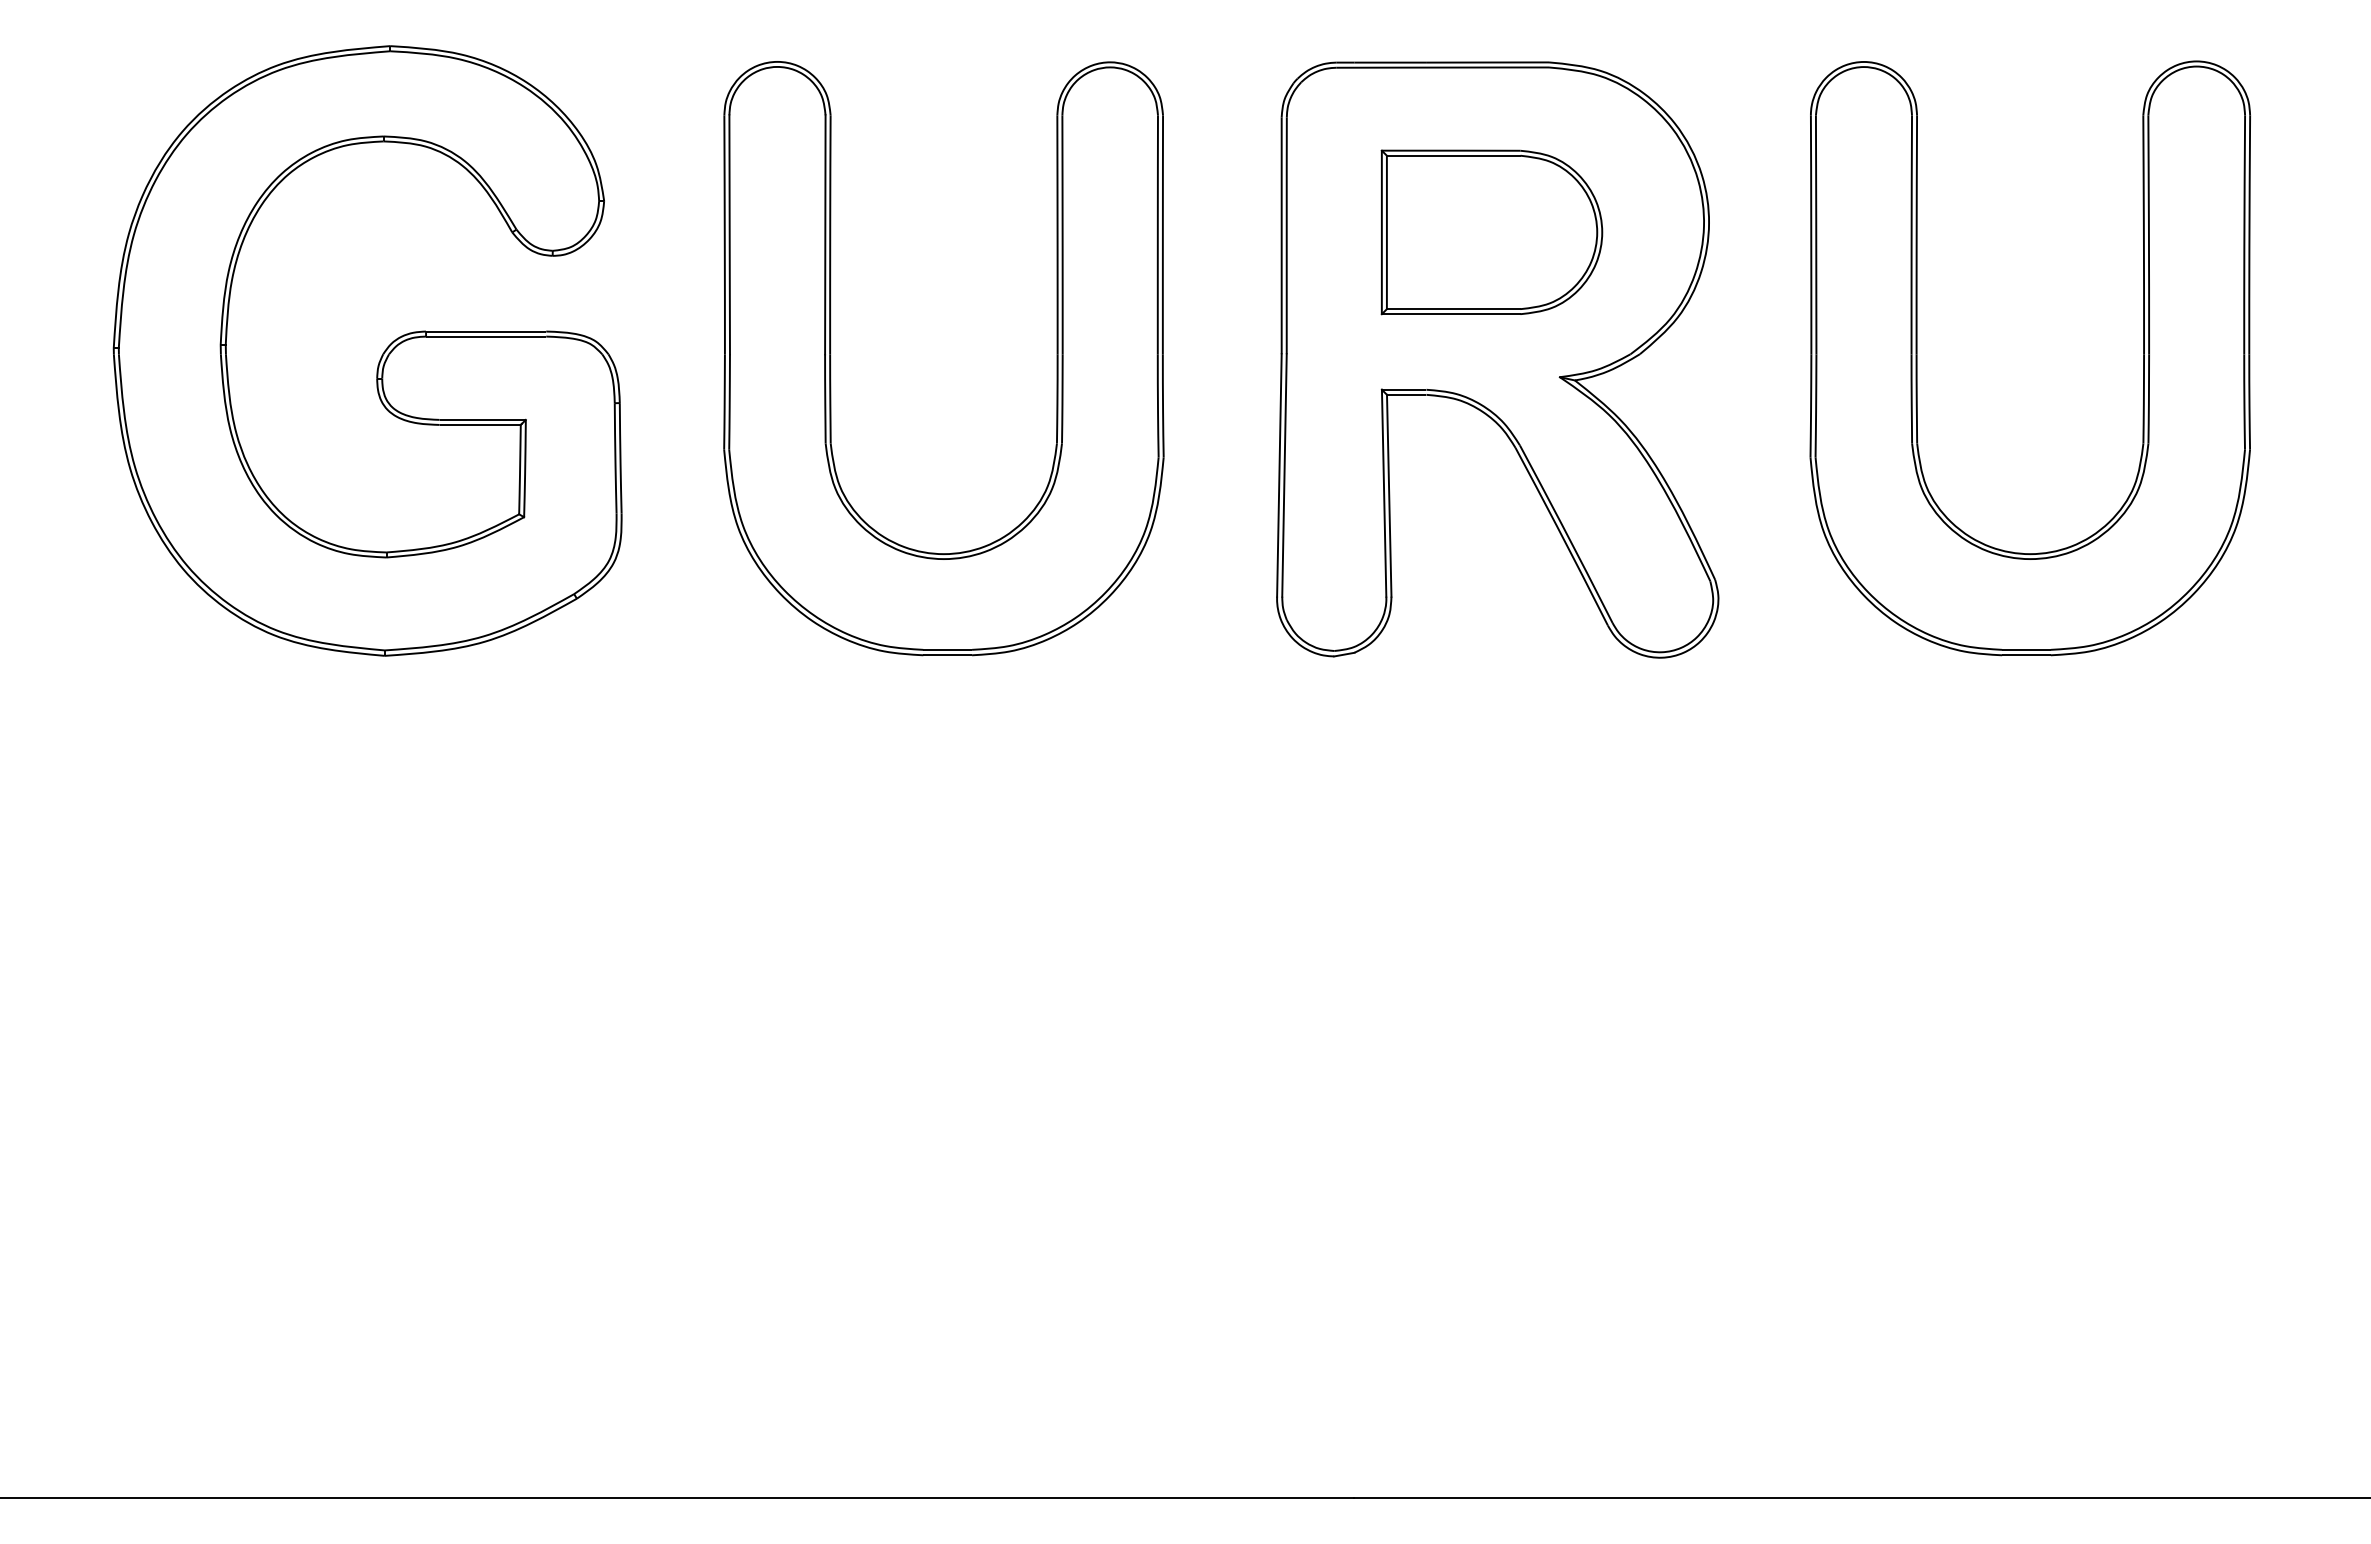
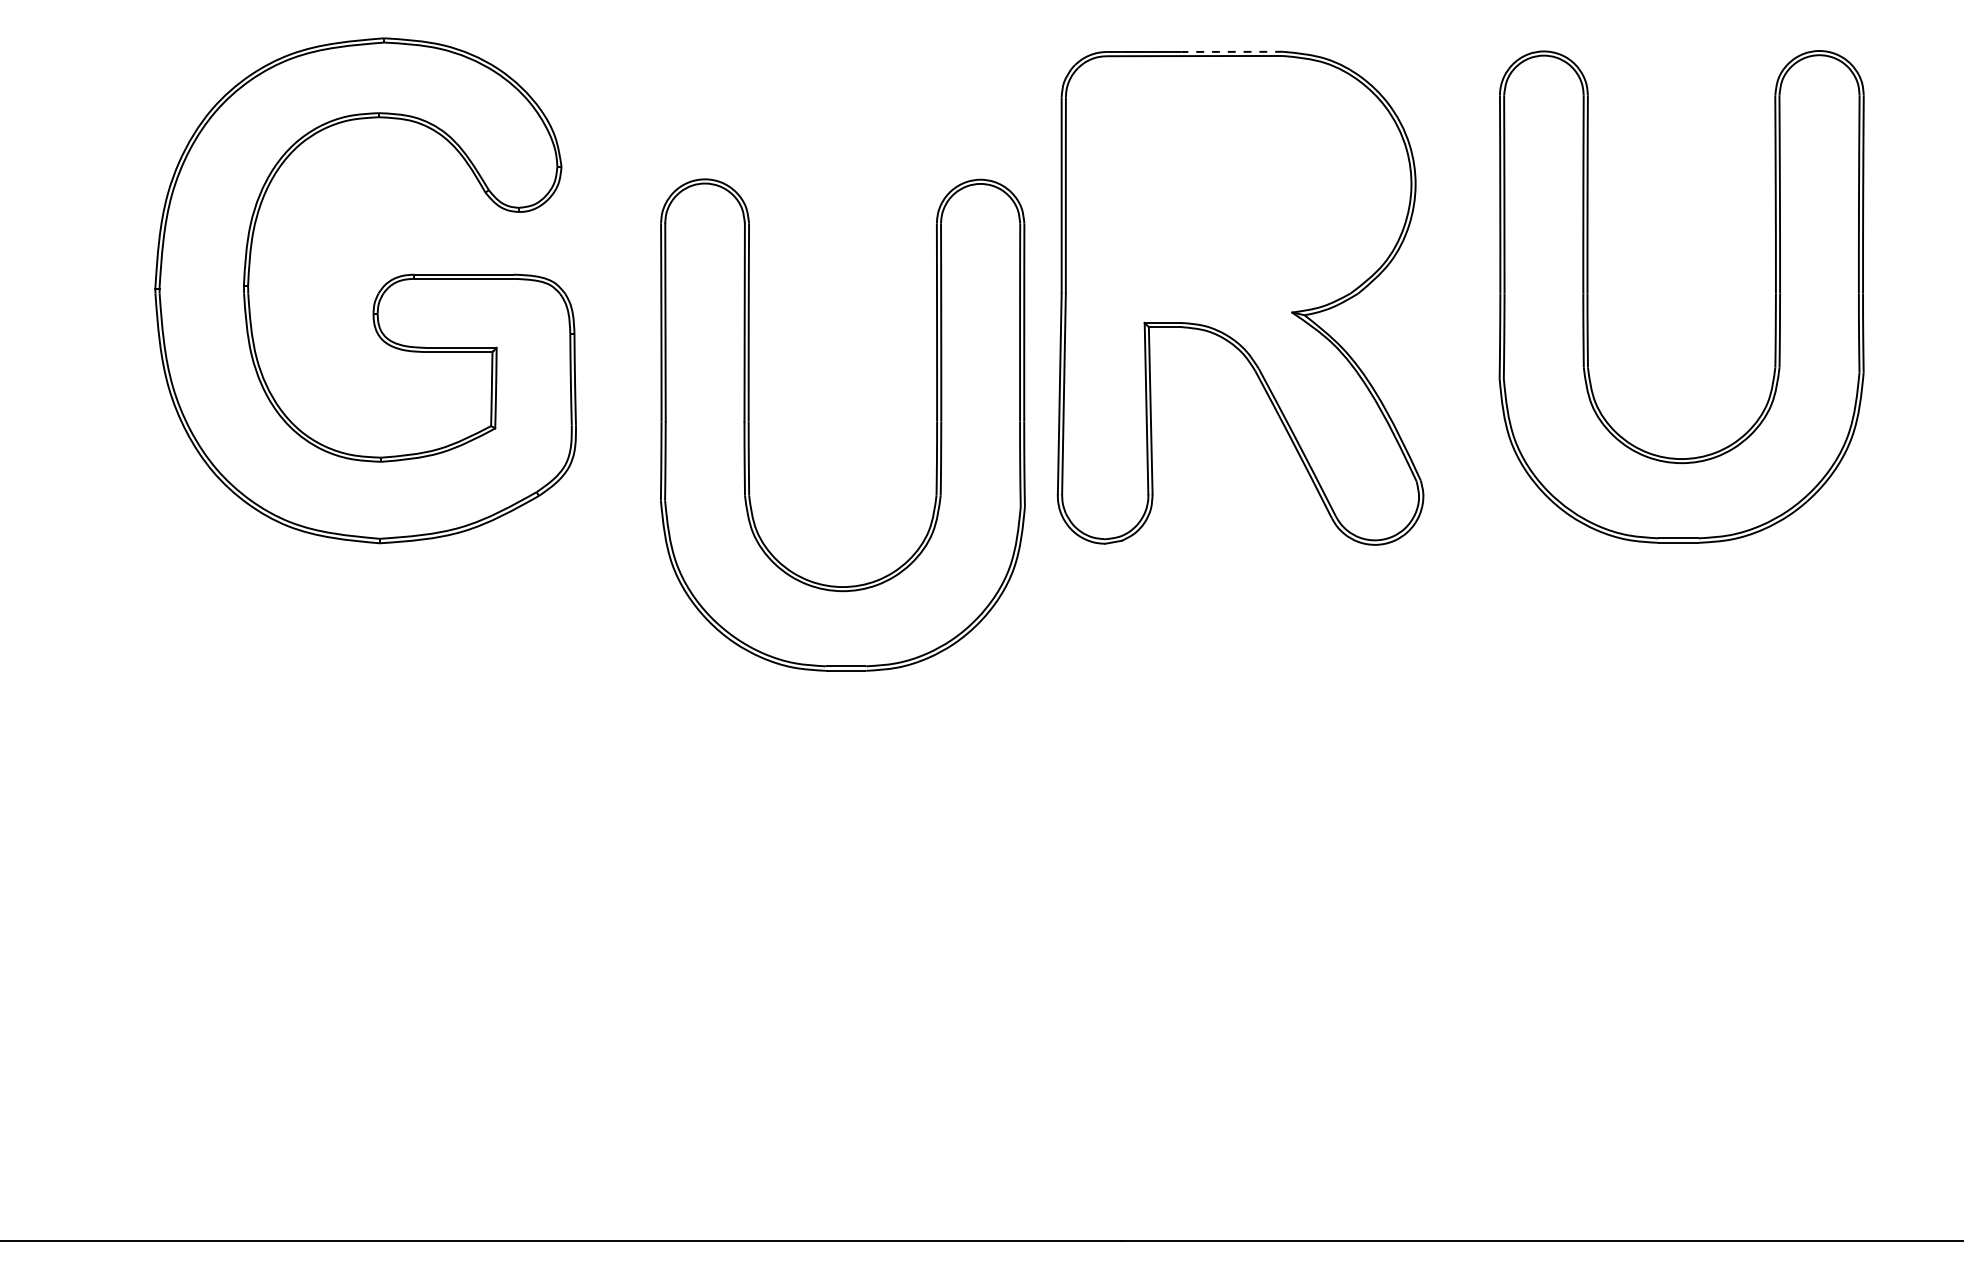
line: (1486, 62) -> (1231, 51), solid -> dashed
part: (1491, 232) -> (1235, 192), removed
part: (380, 356) -> (376, 295), moved
part: (831, 357) -> (749, 424), moved

